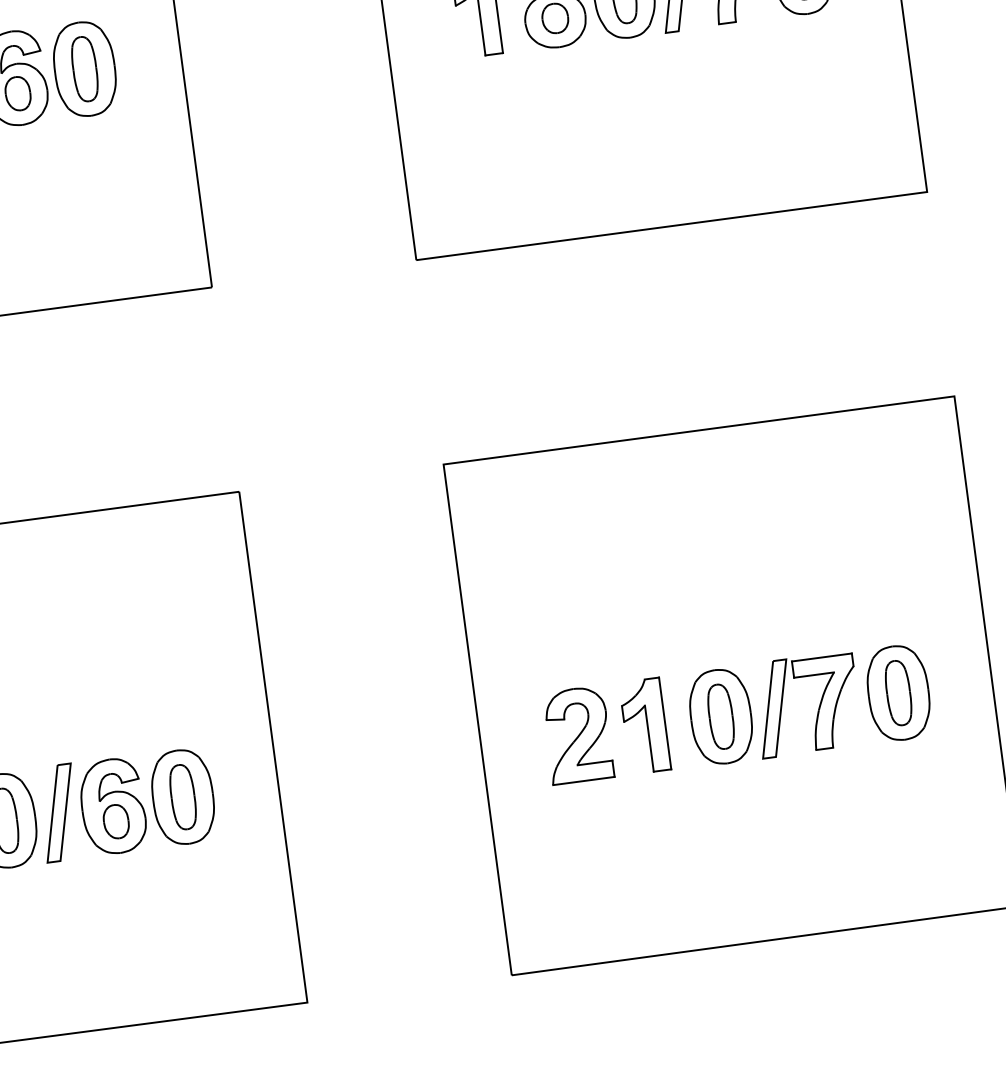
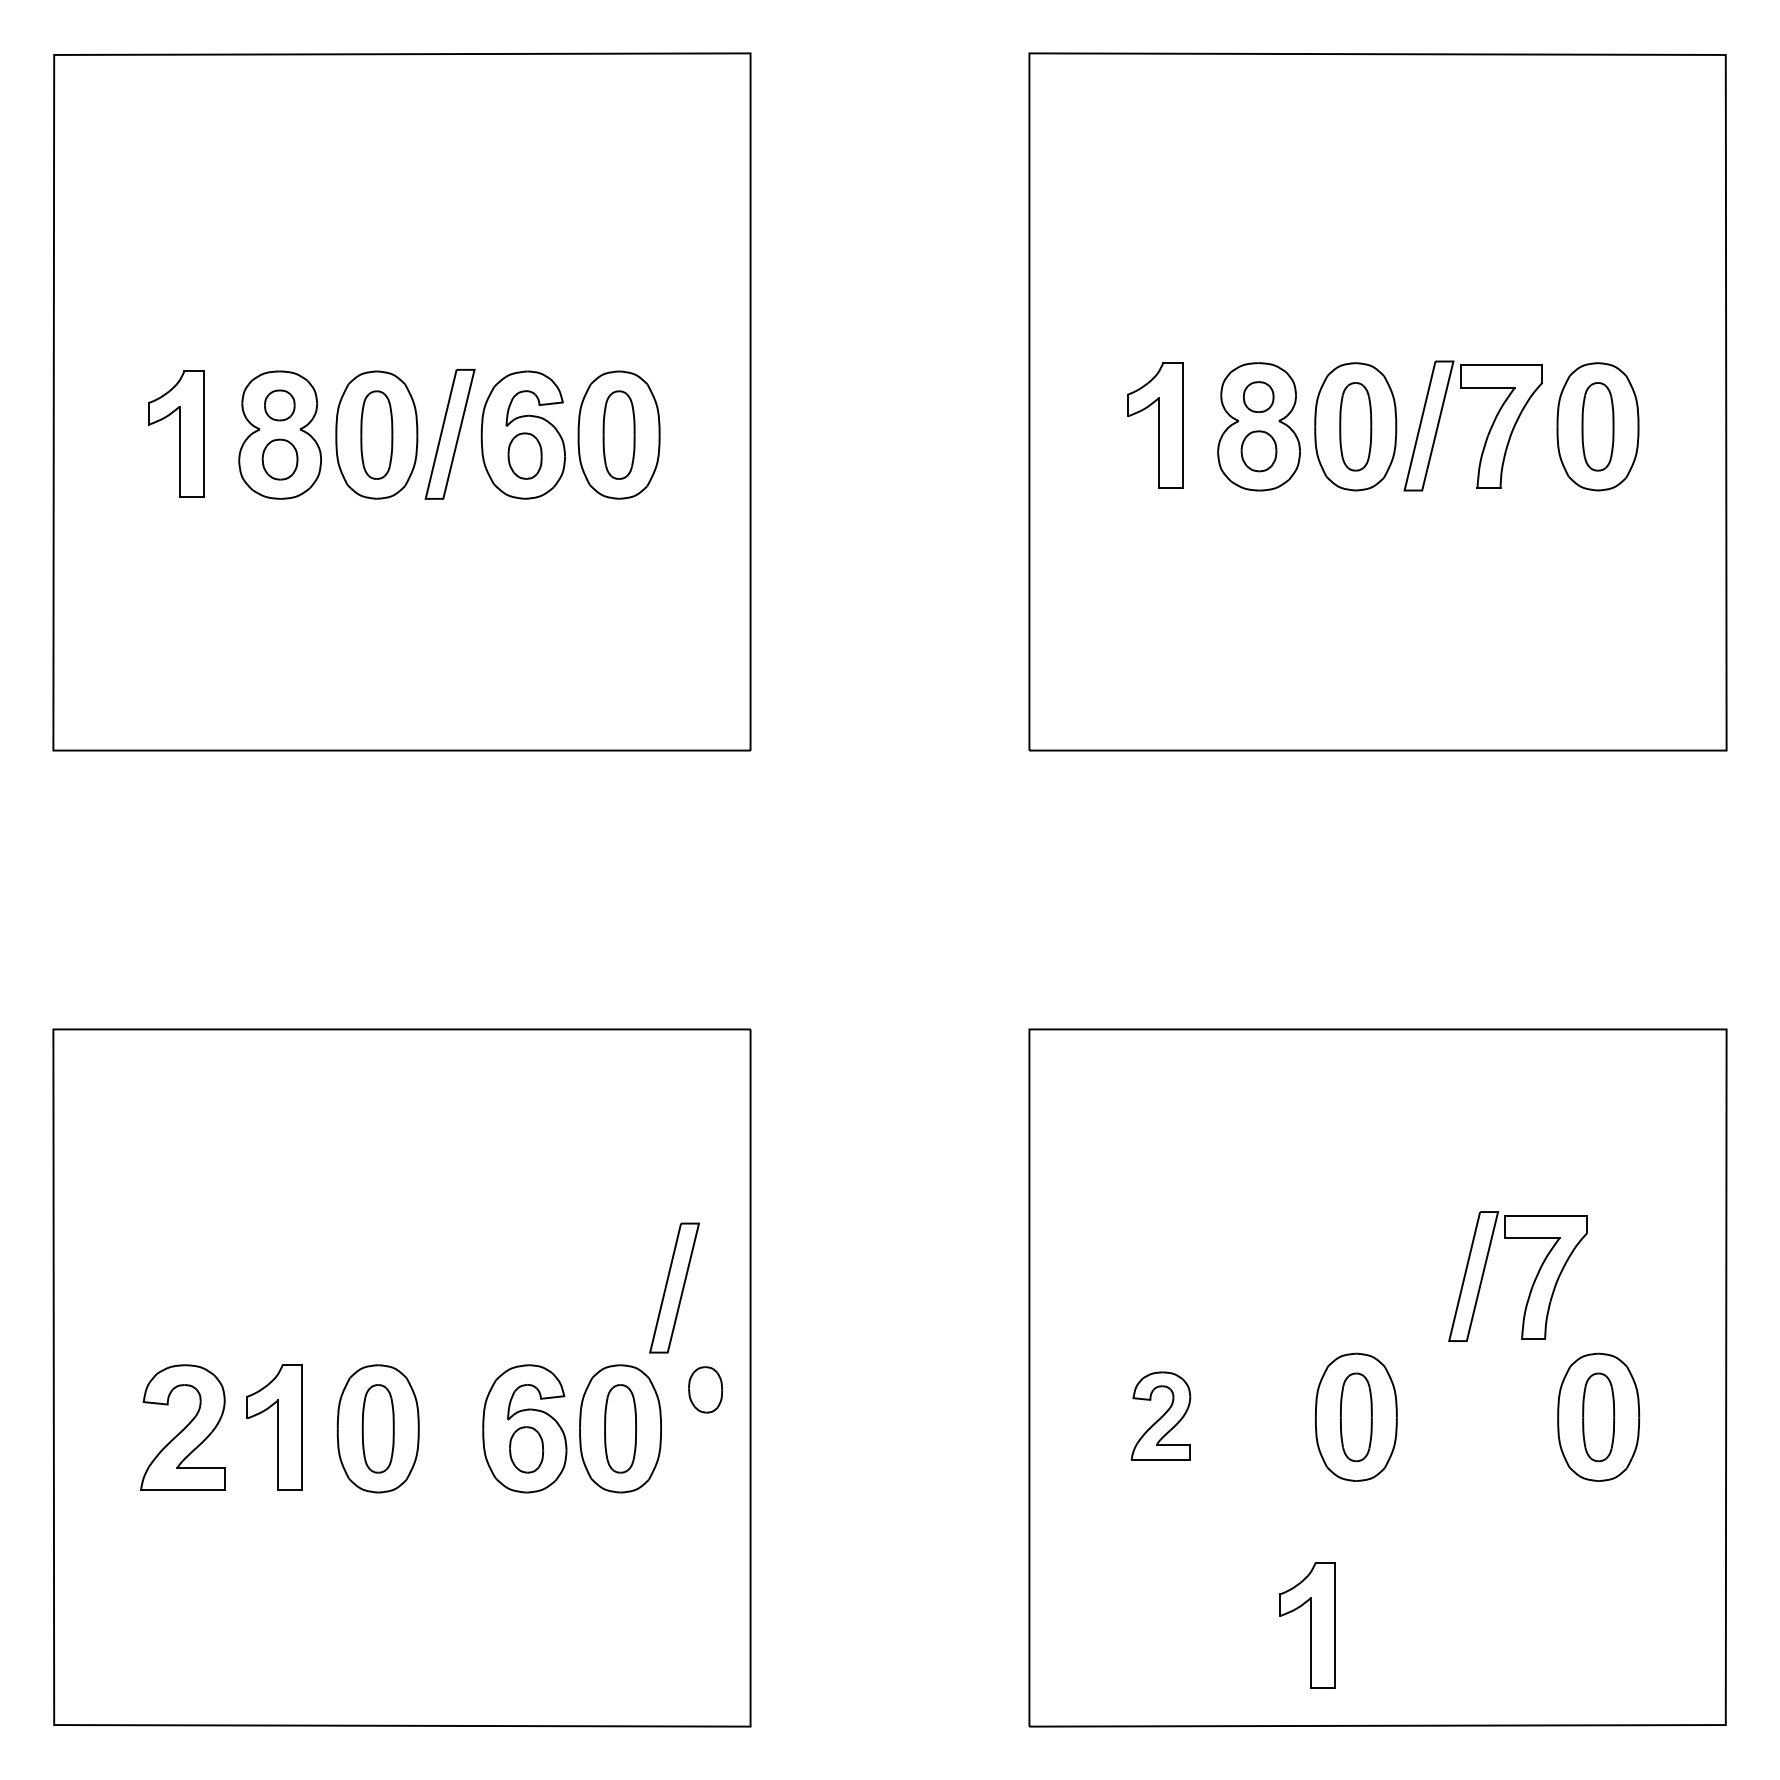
part: (818, 708) -> (1532, 1283), moved
part: (644, 726) -> (1307, 1625), moved
part: (577, 734) -> (1160, 1415), size x0.7
part: (241, 760) -> (705, 1389), added
part: (59, 812) -> (674, 1287), moved

